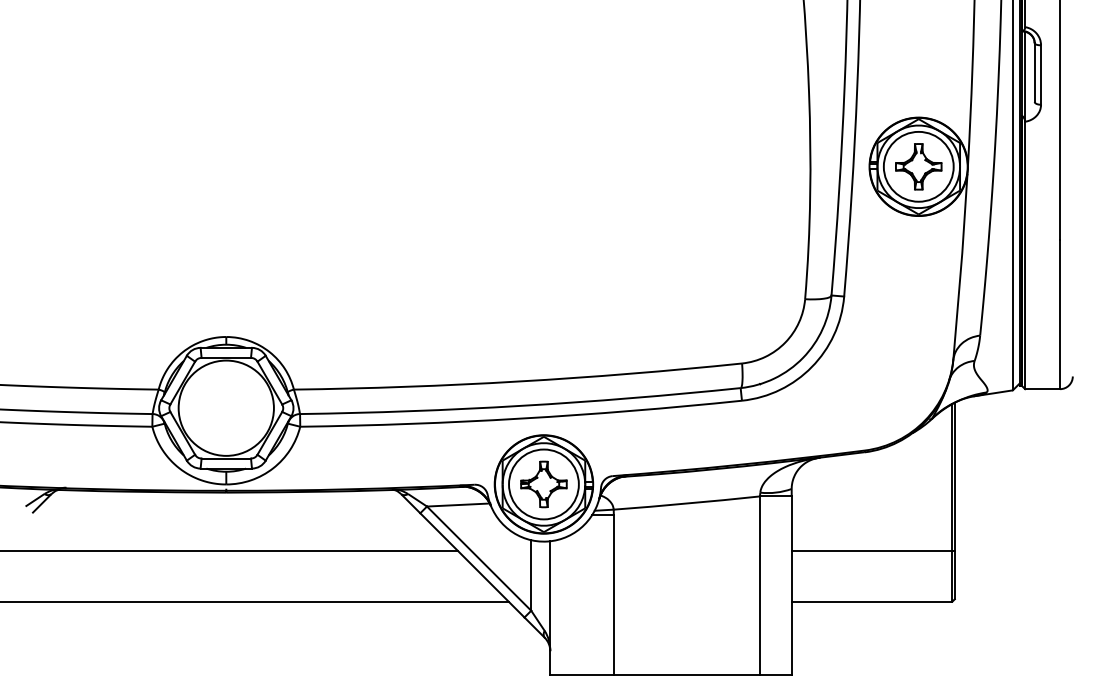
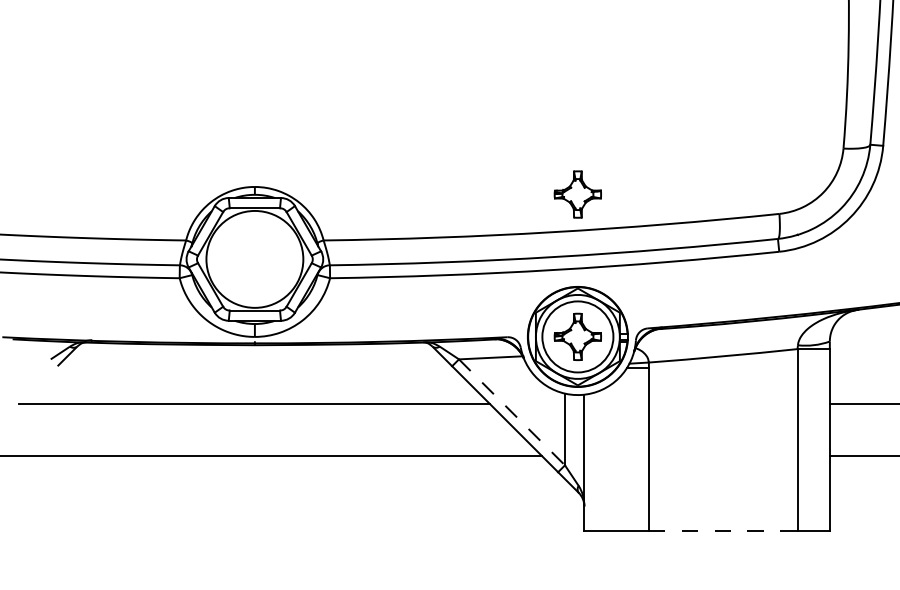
part: (543, 344) -> (577, 194), added
line: (479, 558) -> (512, 412), solid -> dashed
line: (687, 675) -> (723, 531), solid -> dashed

